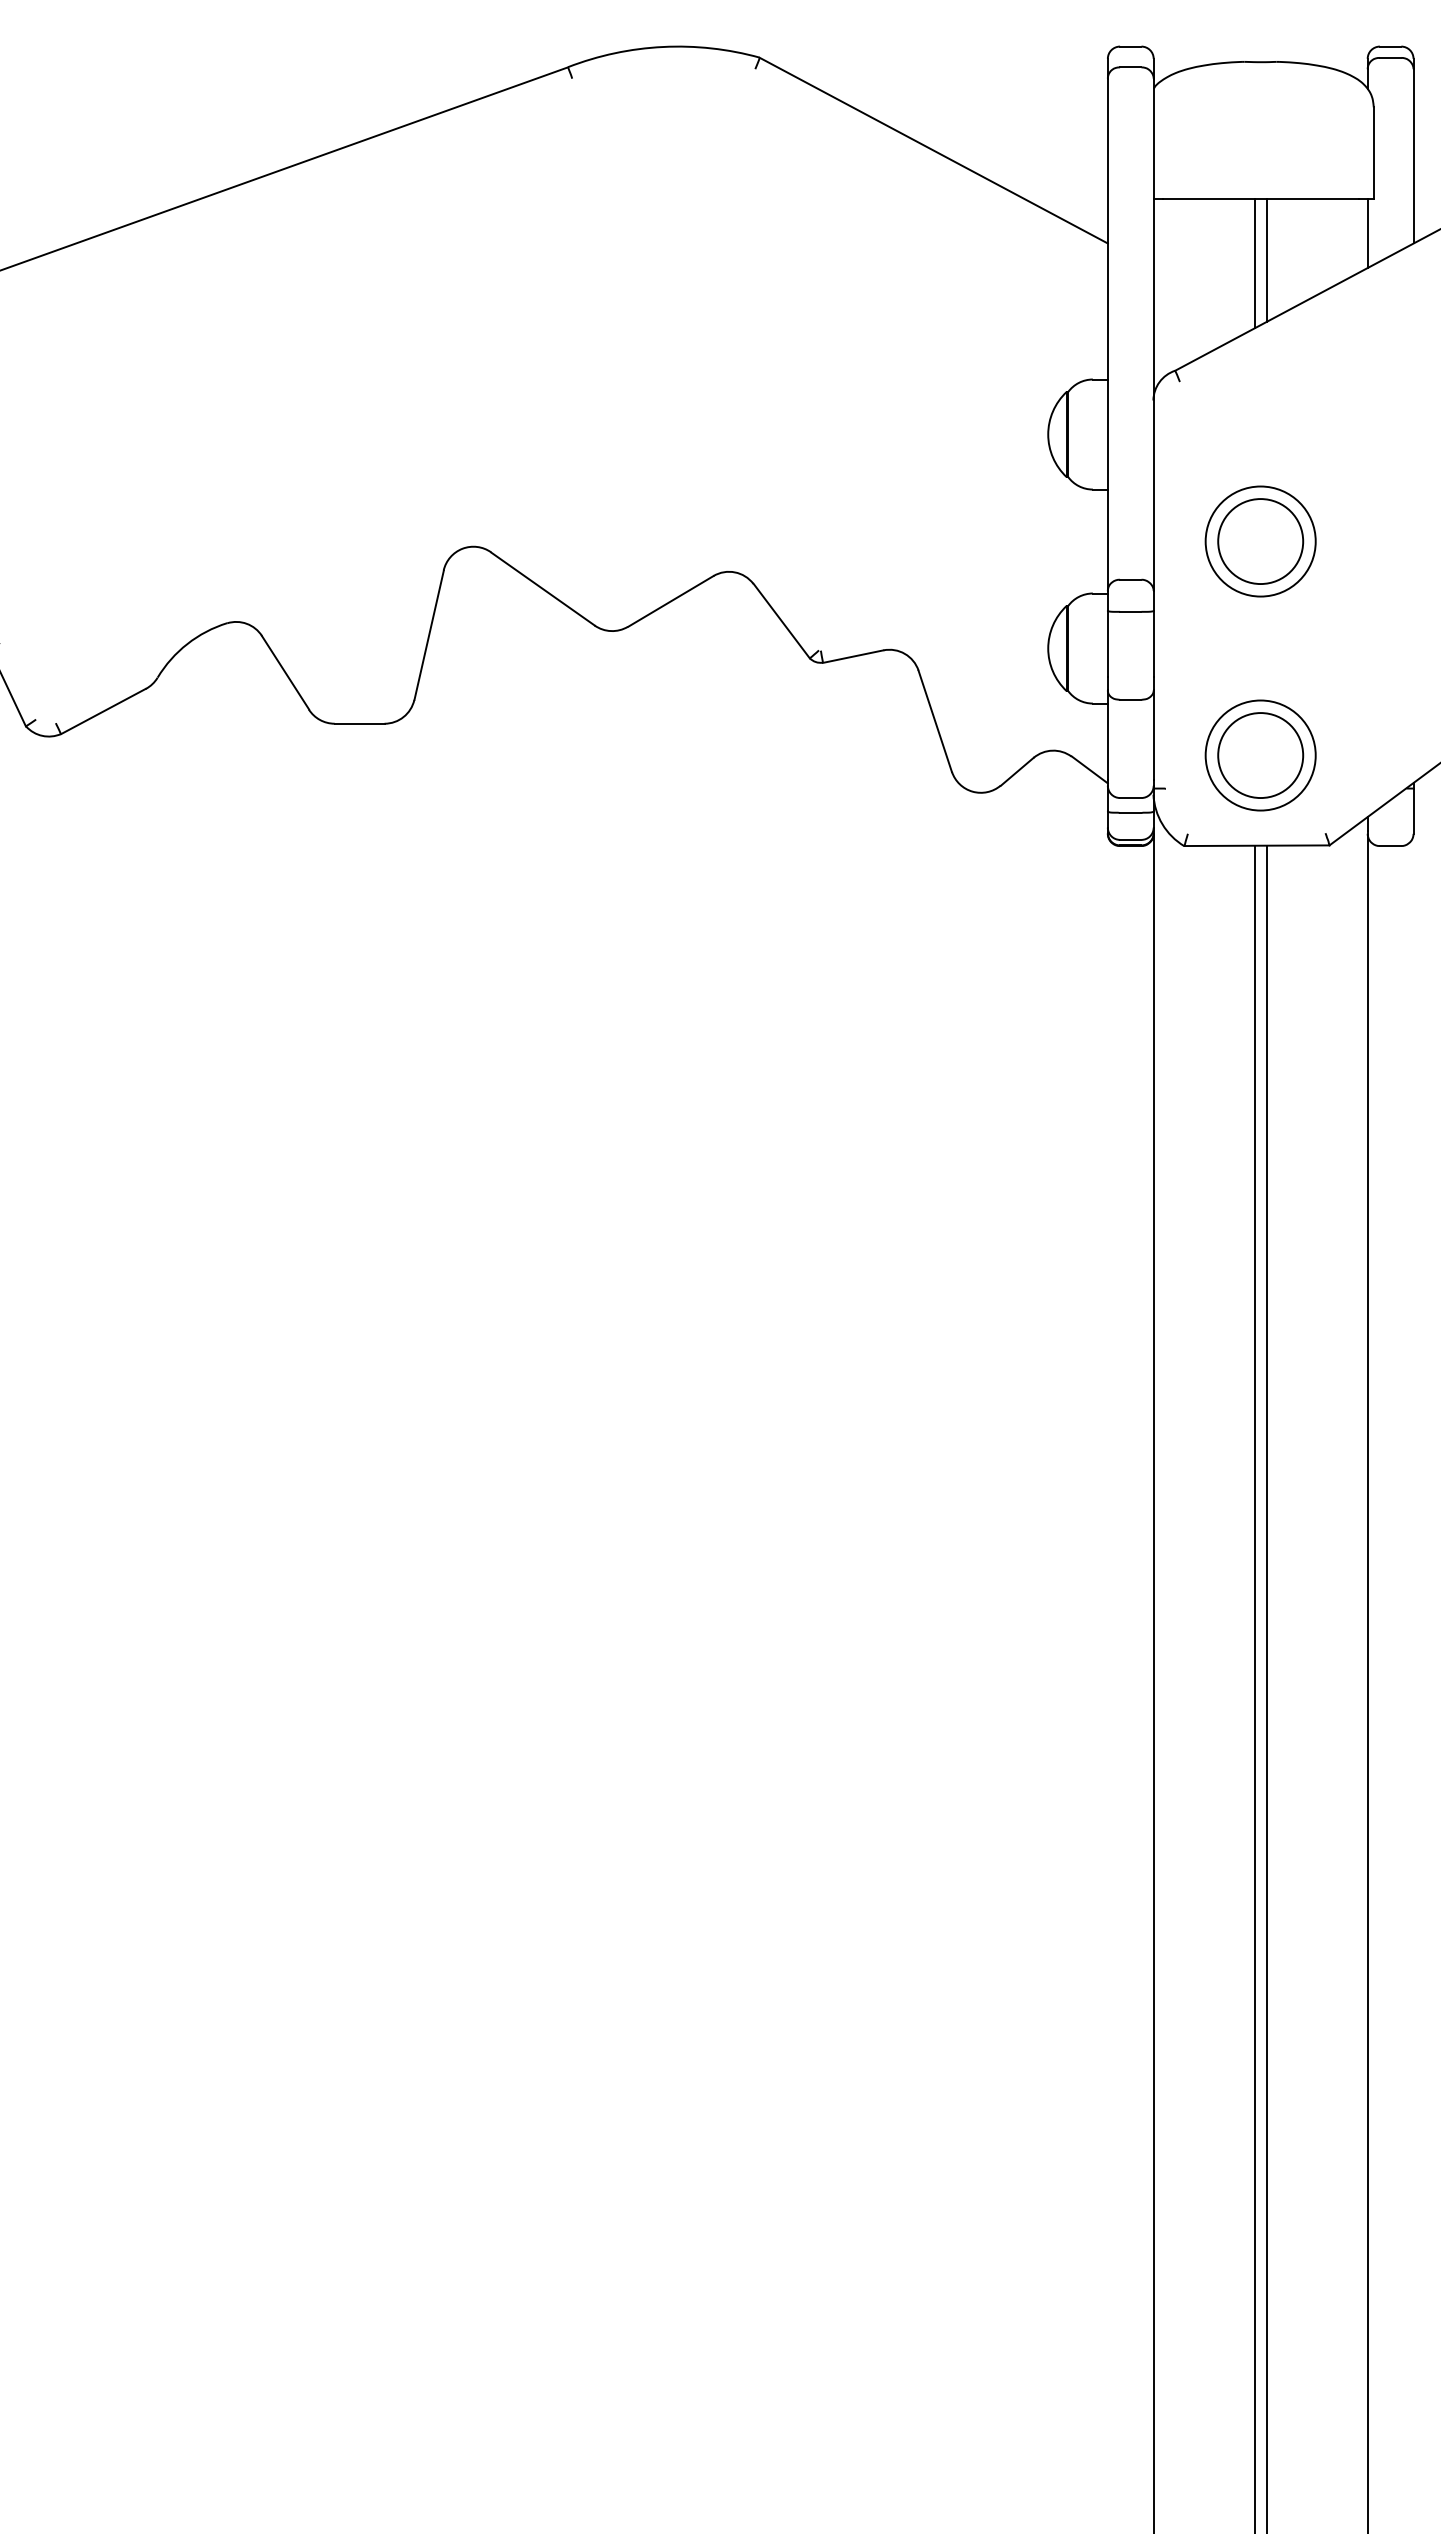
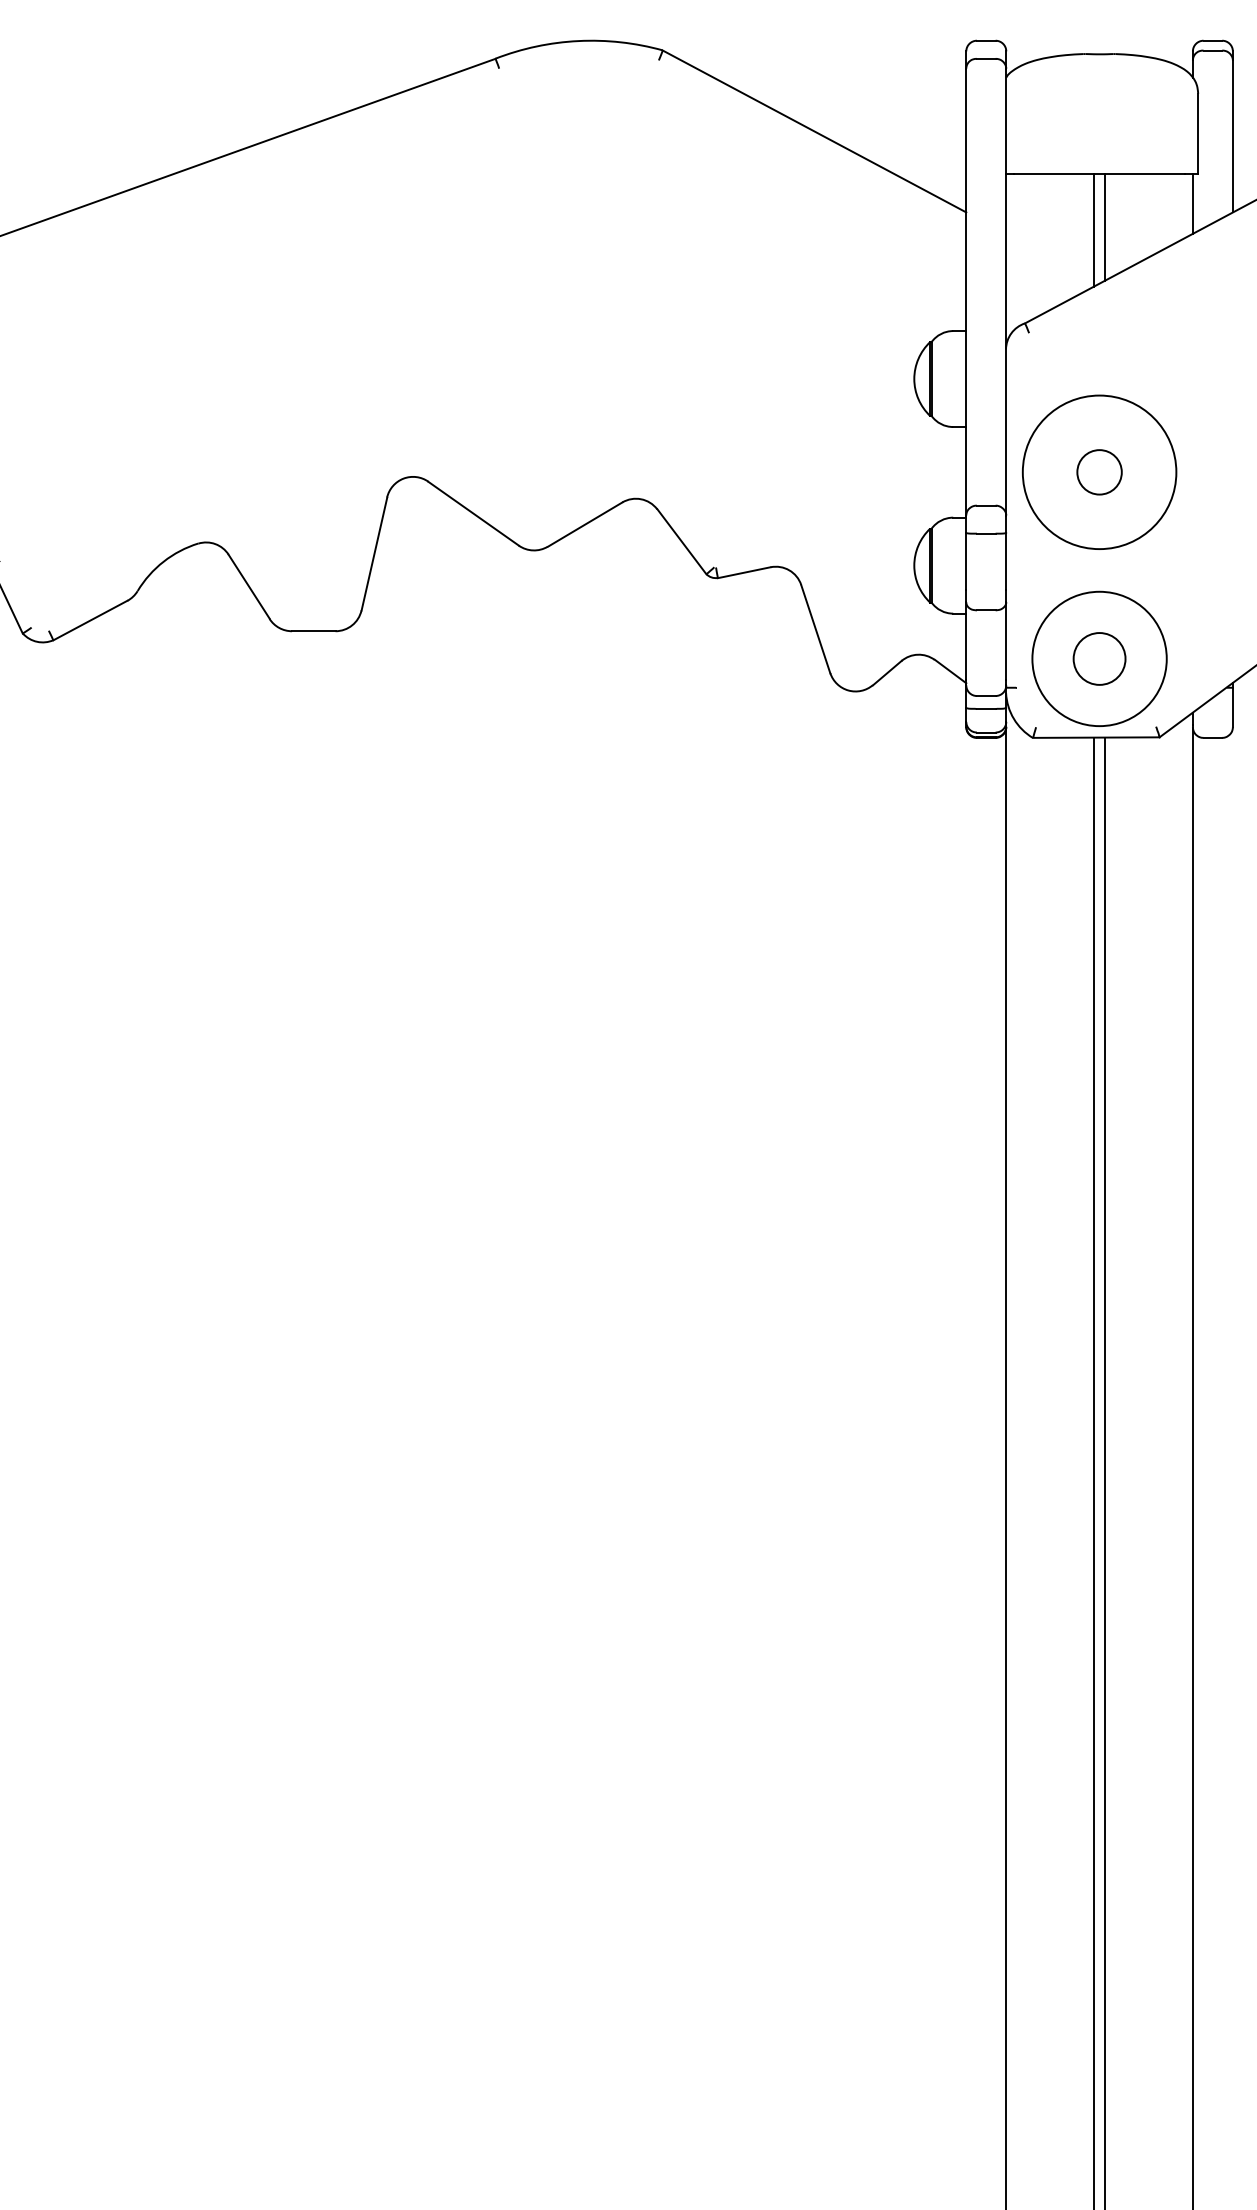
circle: (1260, 541) -> (1099, 472), size x0.6
circle: (1260, 541) -> (1099, 472), size x1.6
circle: (1260, 754) -> (1099, 658), size x0.7
circle: (1260, 754) -> (1099, 658), size x1.4

